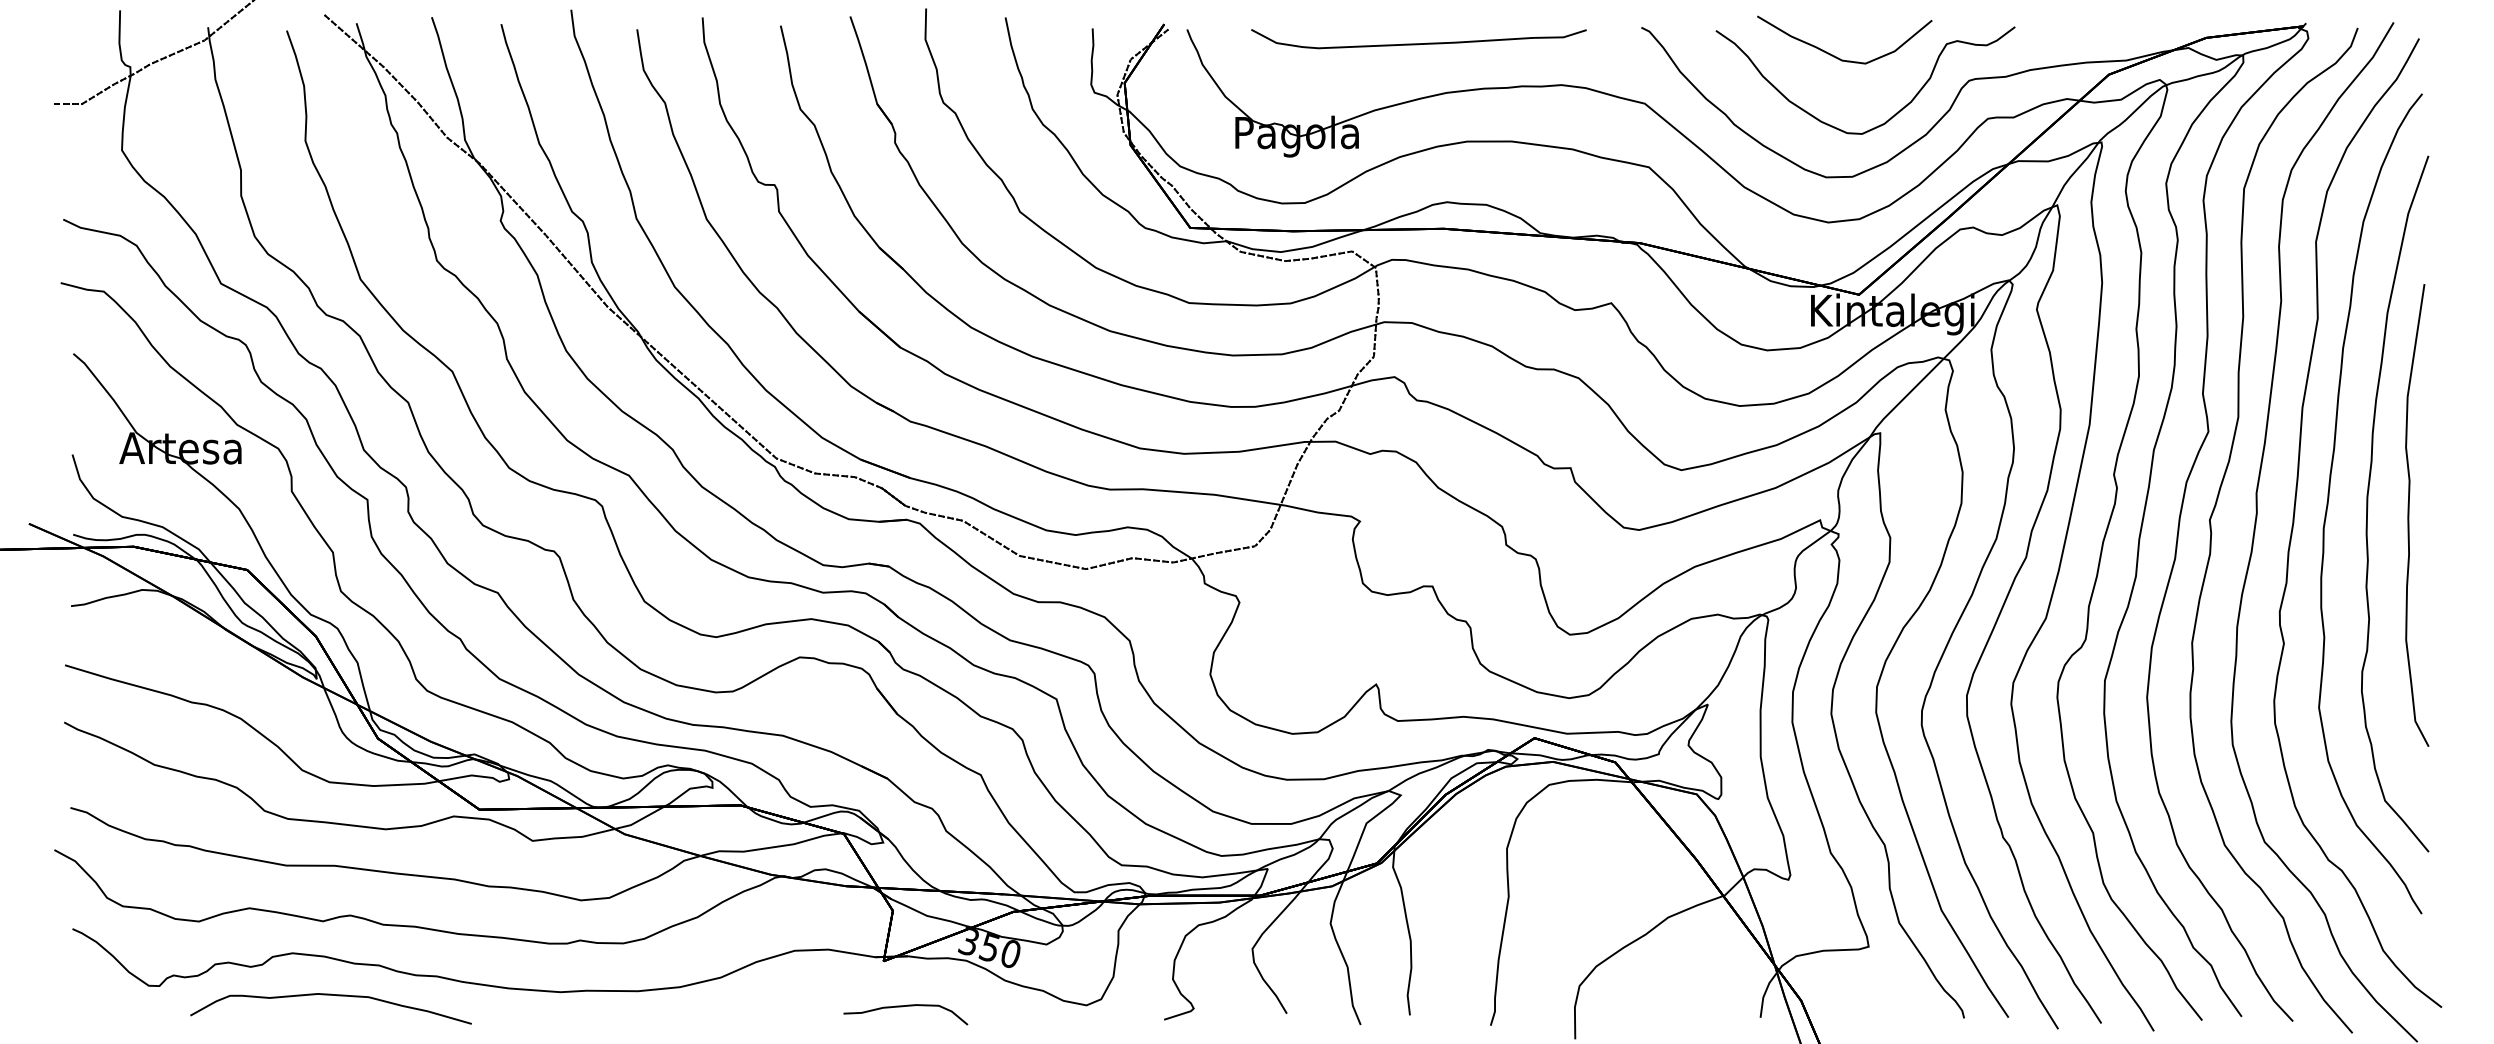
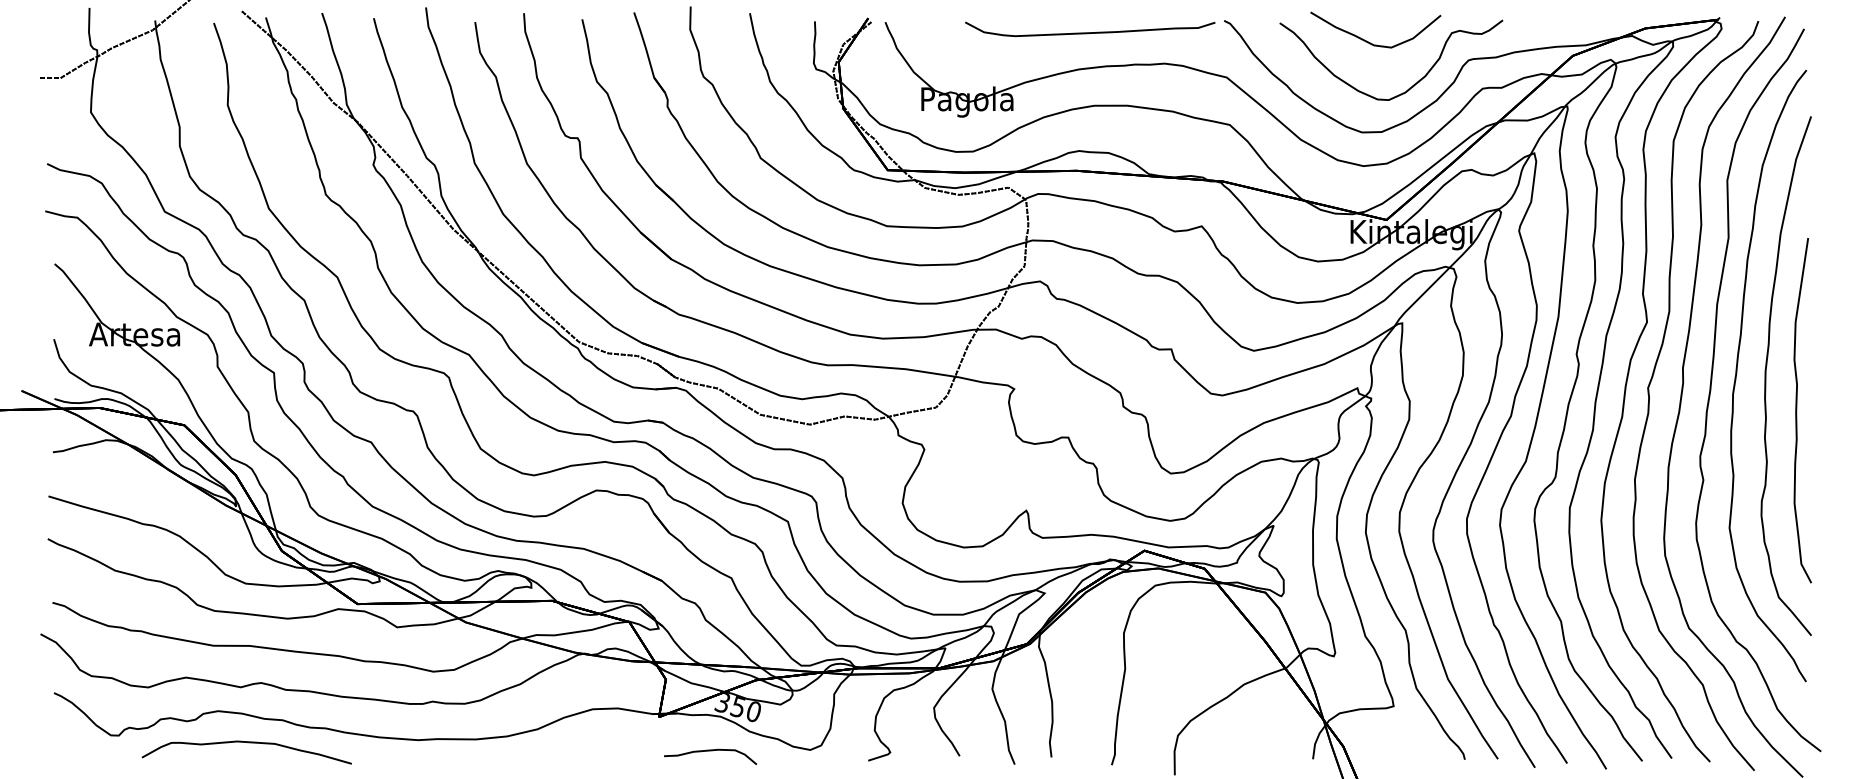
curve: (1419, 43) -> (1090, 32), moved
curve: (2410, 515) -> (1797, 410), moved
curve: (905, 1007) -> (710, 751), moved

